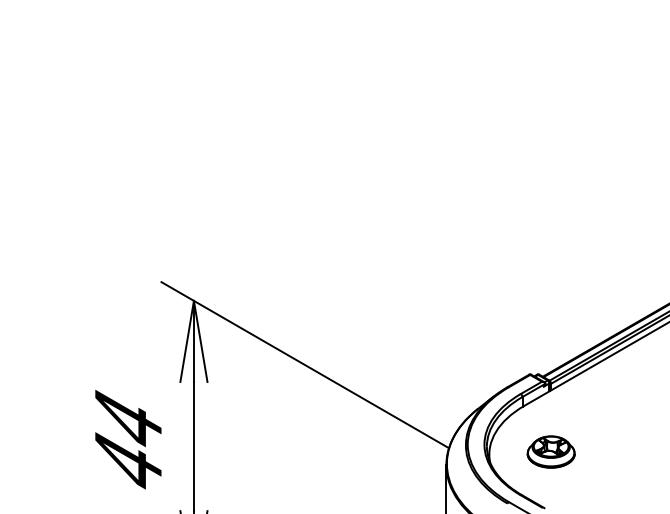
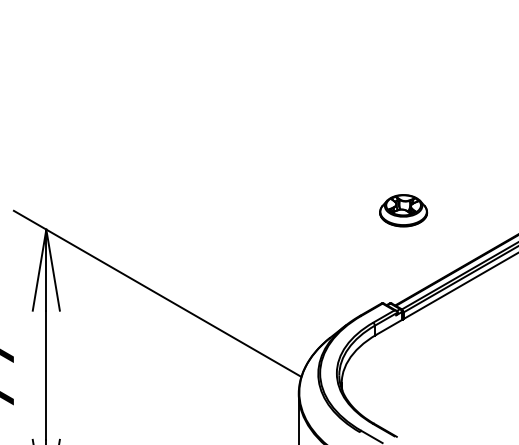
part: (550, 451) -> (402, 210), moved

